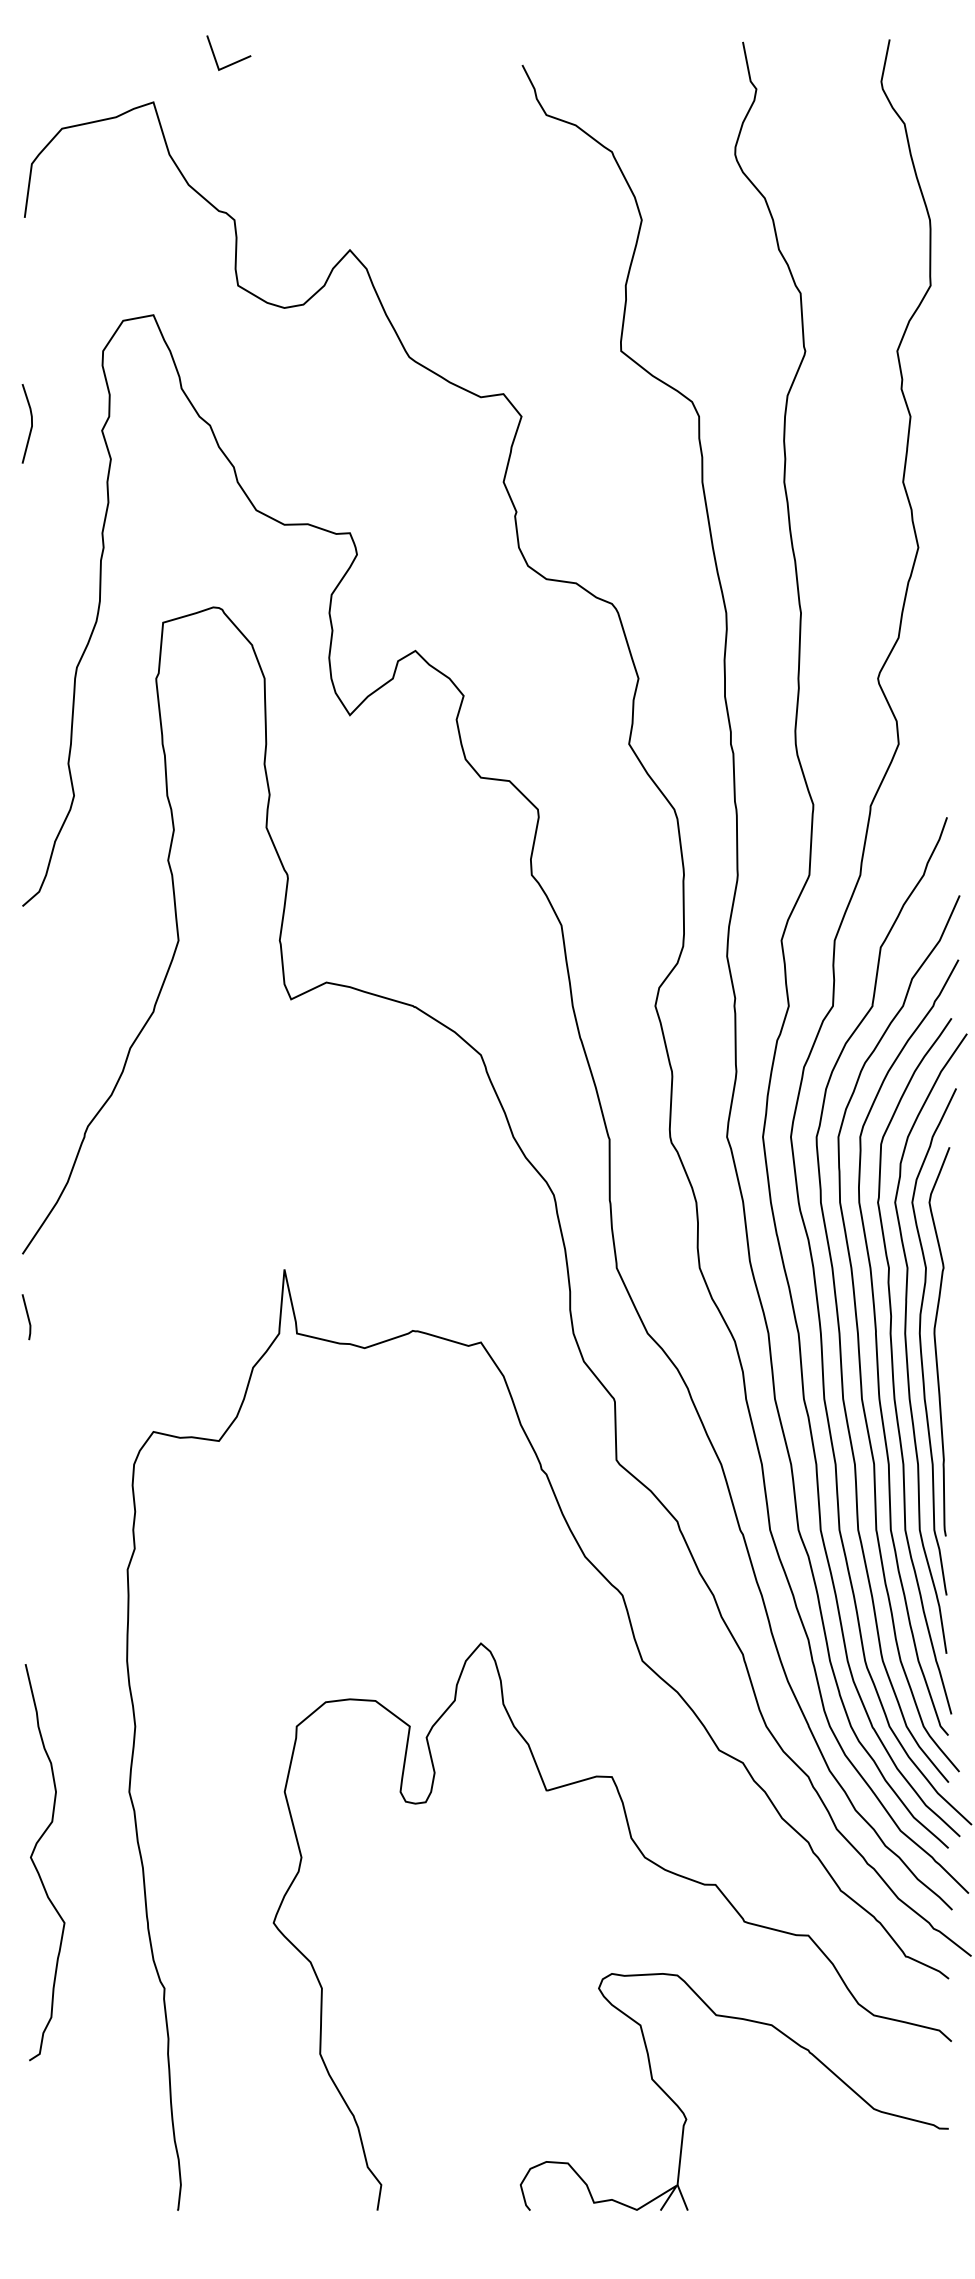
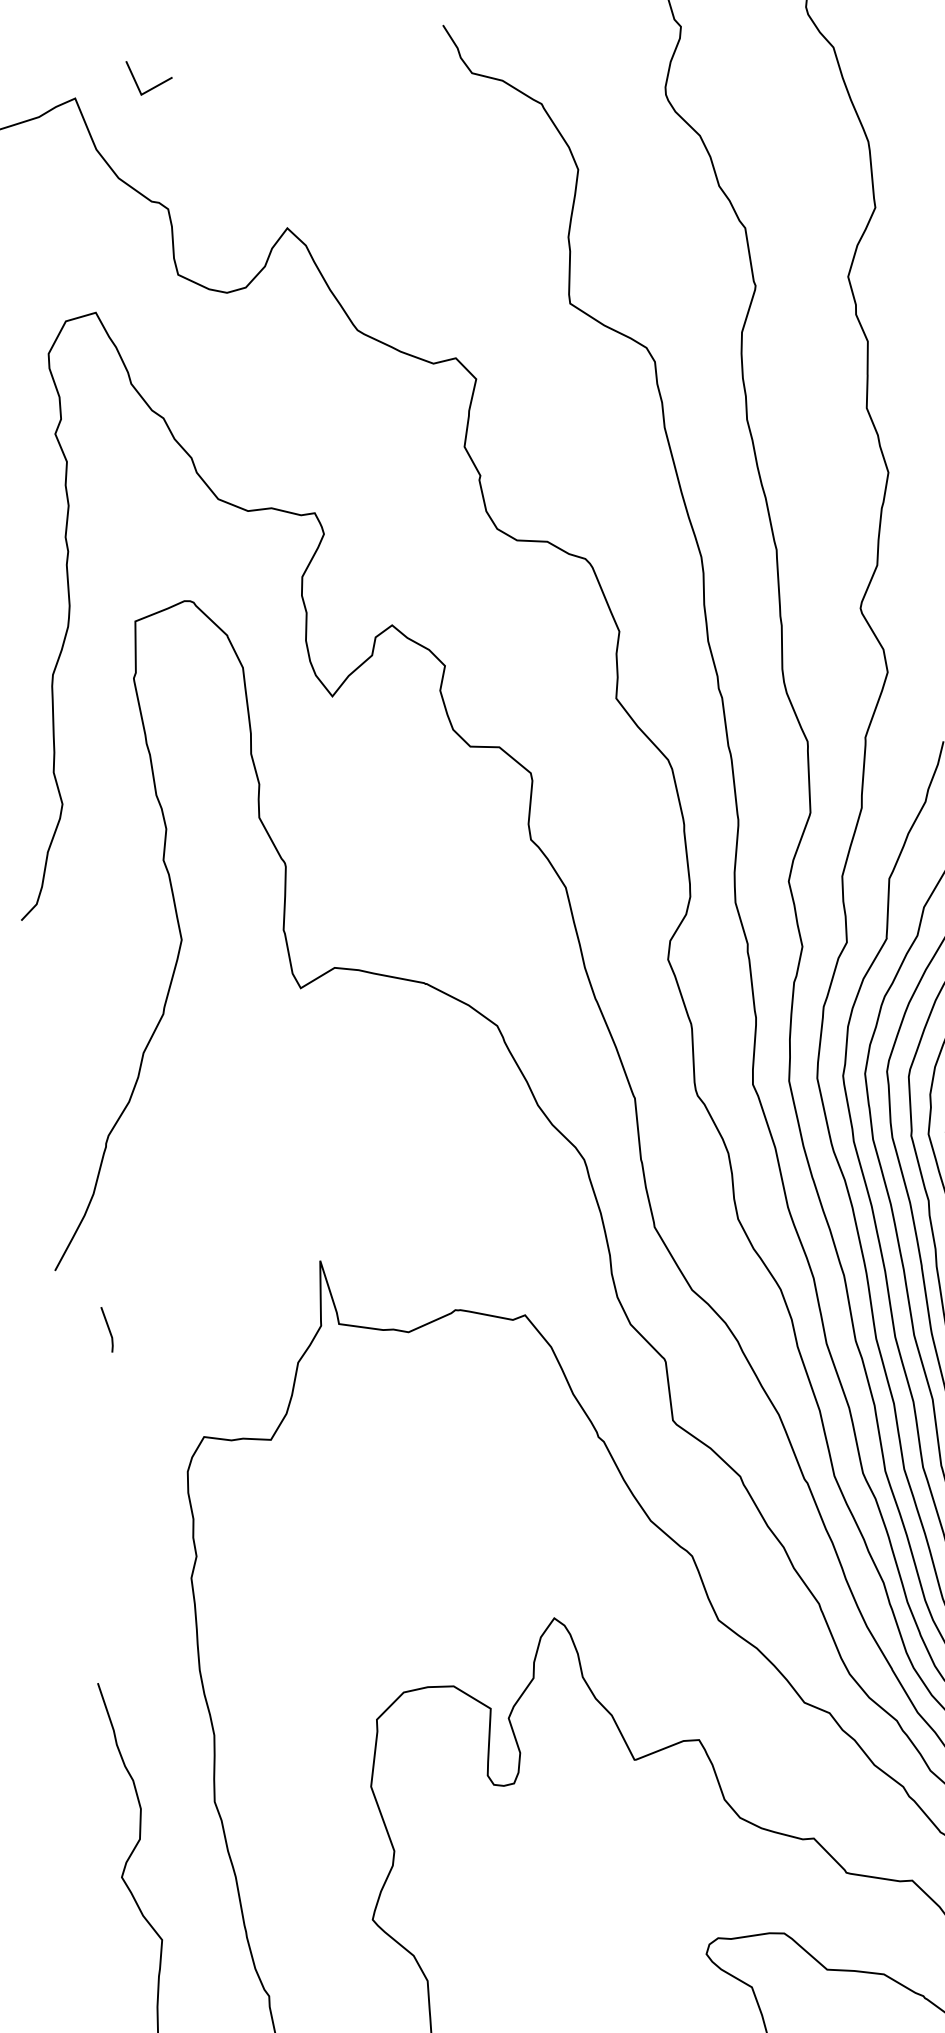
line: (233, 62) -> (155, 85), moved
line: (27, 1317) -> (108, 1329), moved

